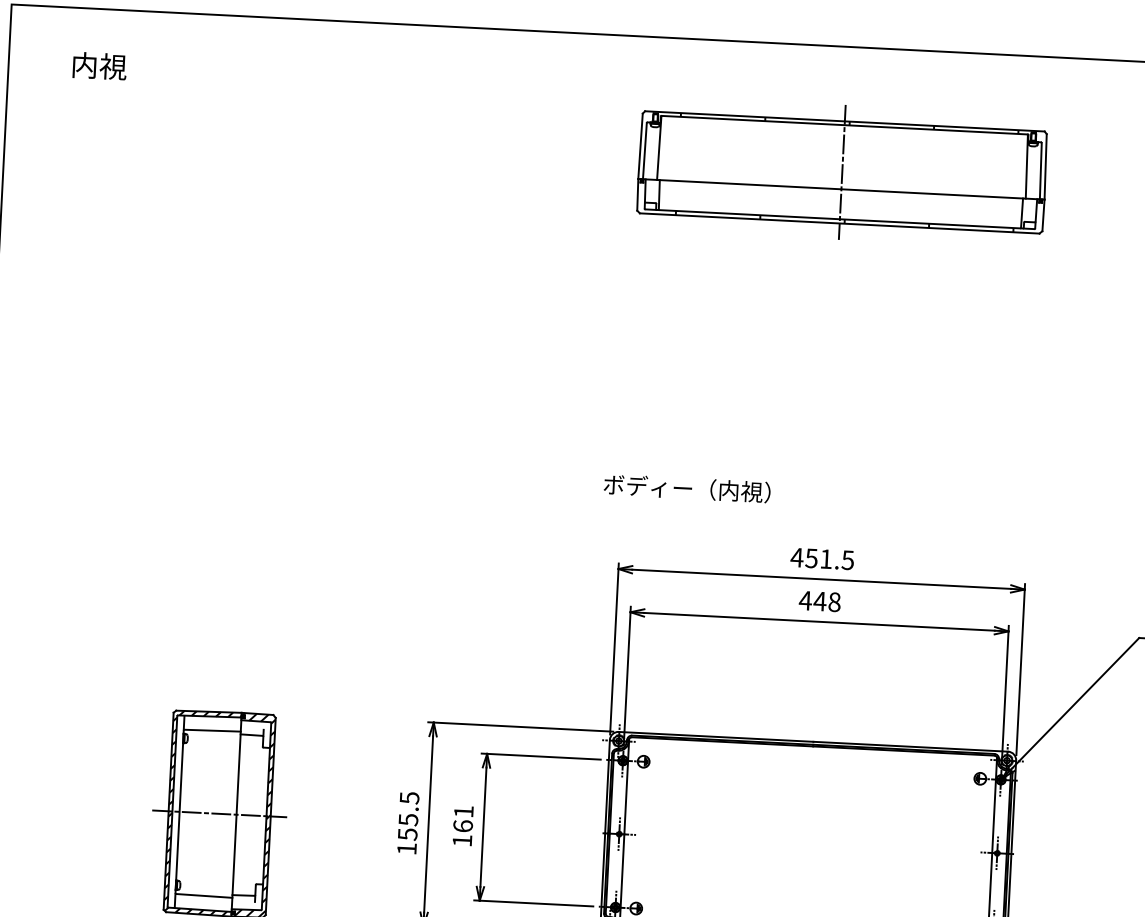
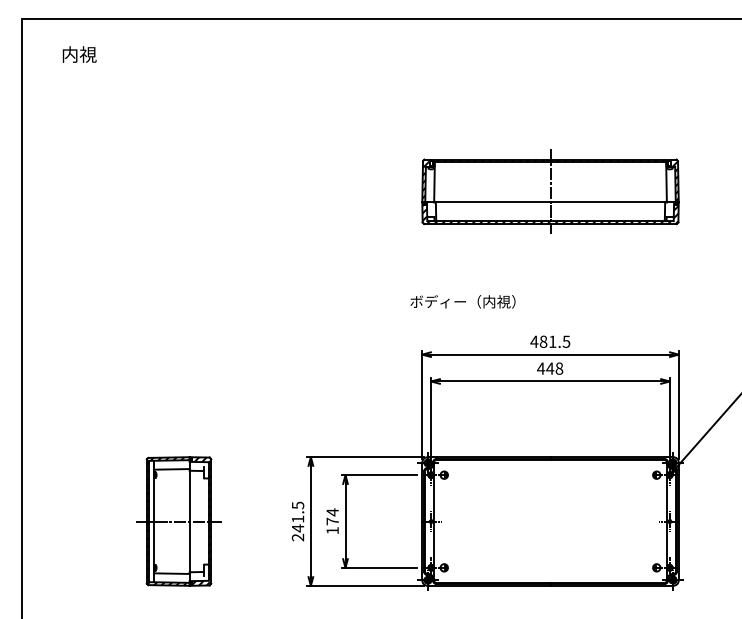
part: (842, 171) -> (550, 191), moved
text: (811, 557) -> (543, 341), 451.5 -> 481.5
text: (463, 818) -> (332, 516), 161 -> 174
text: (406, 834) -> (297, 528), 155.5 -> 241.5

